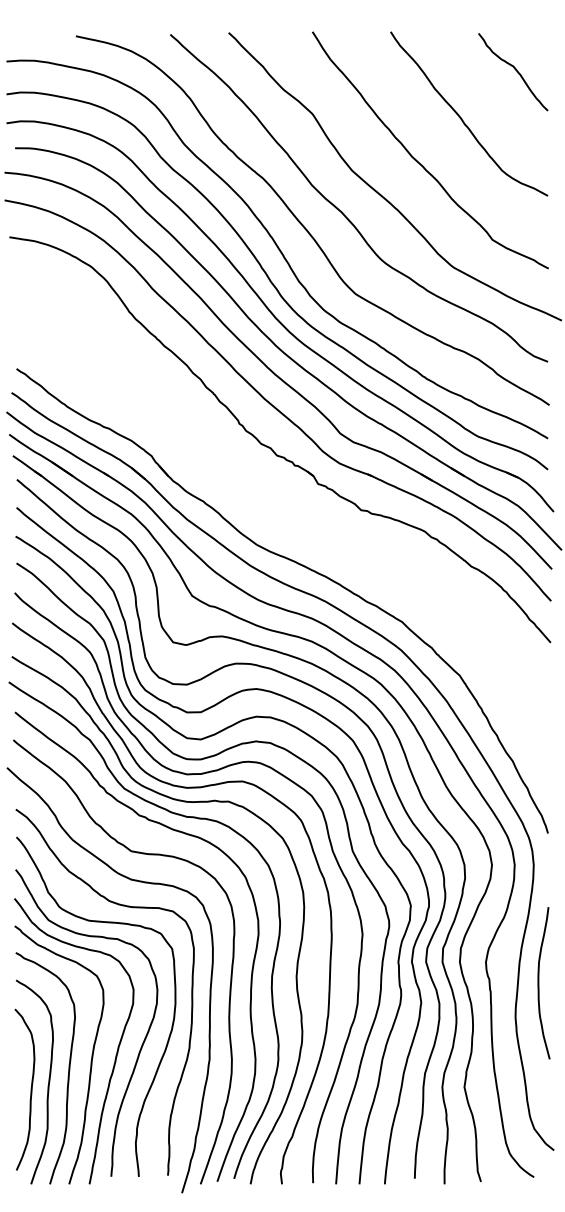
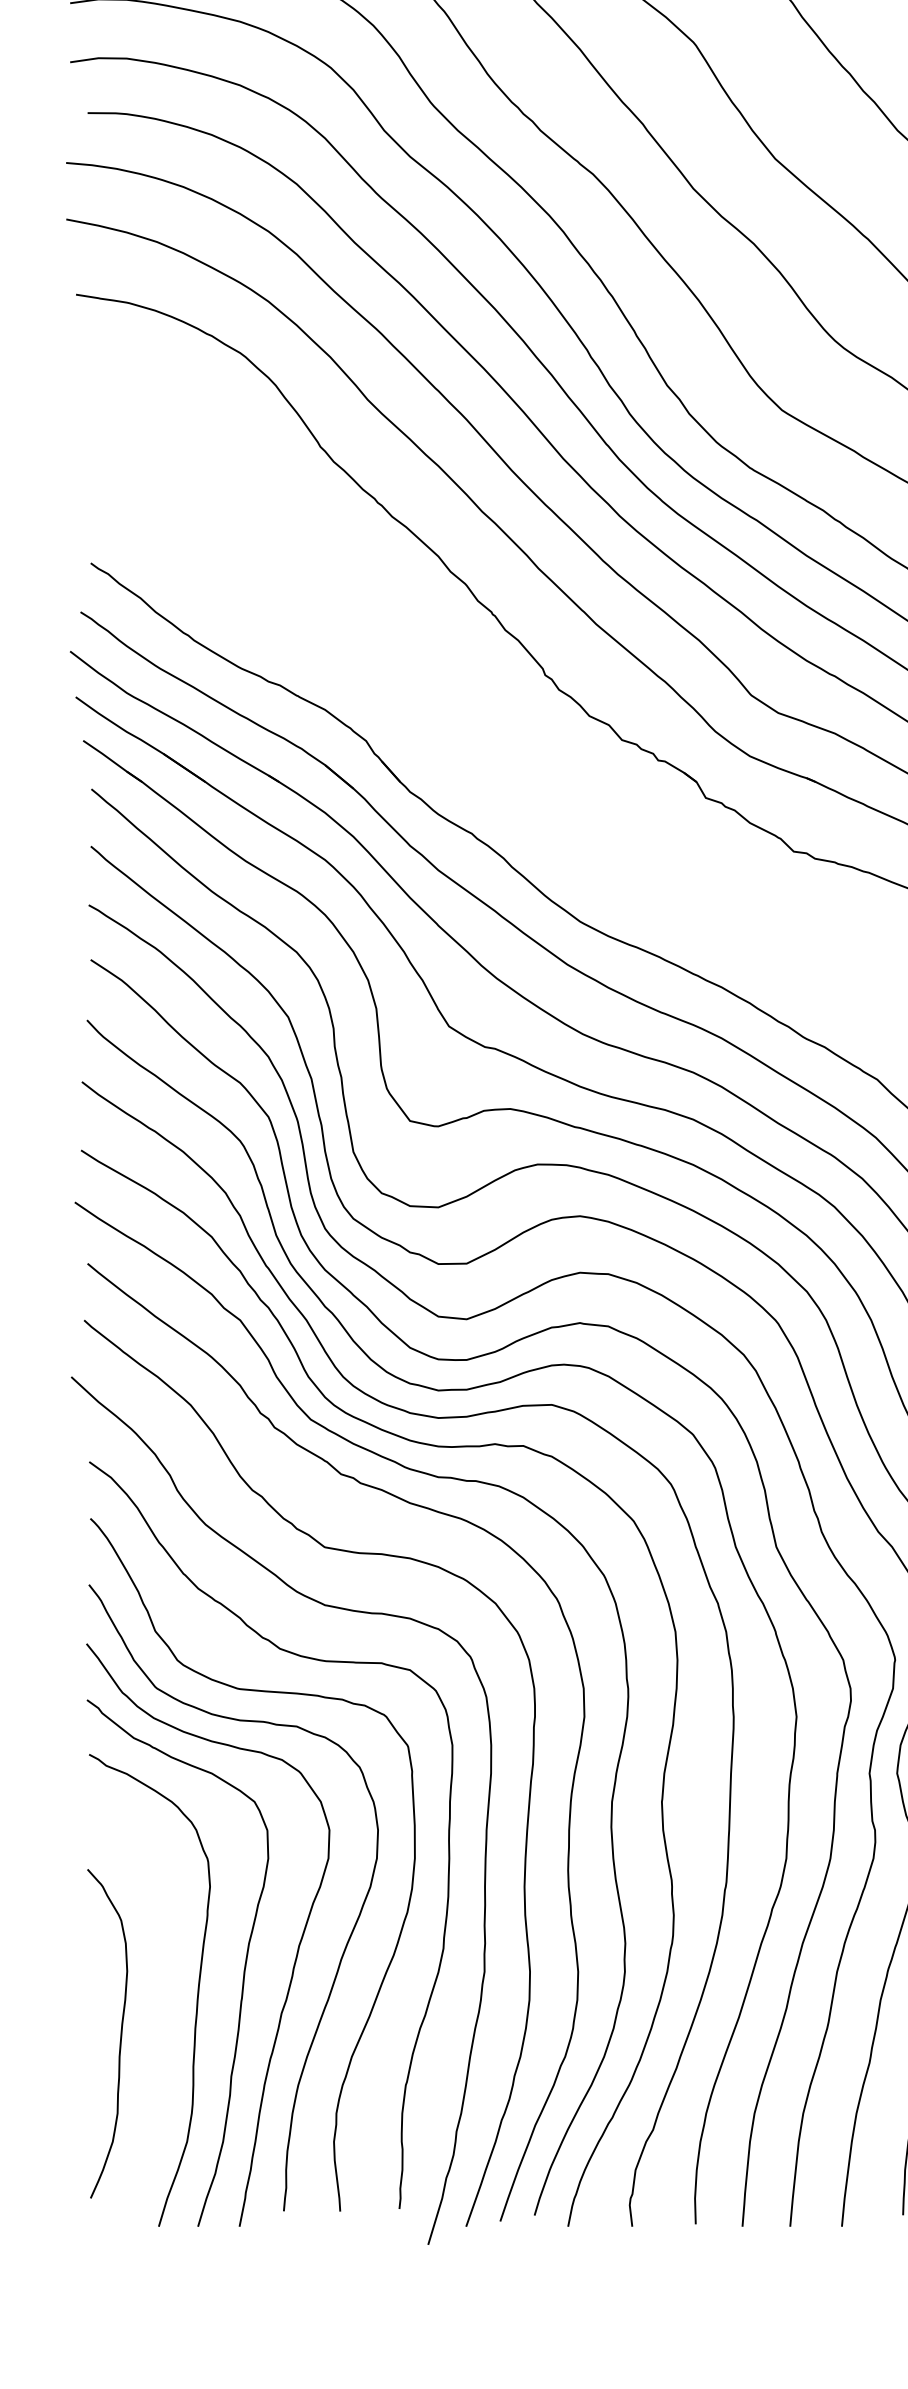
curve: (47, 1085) -> (153, 2025), removed

